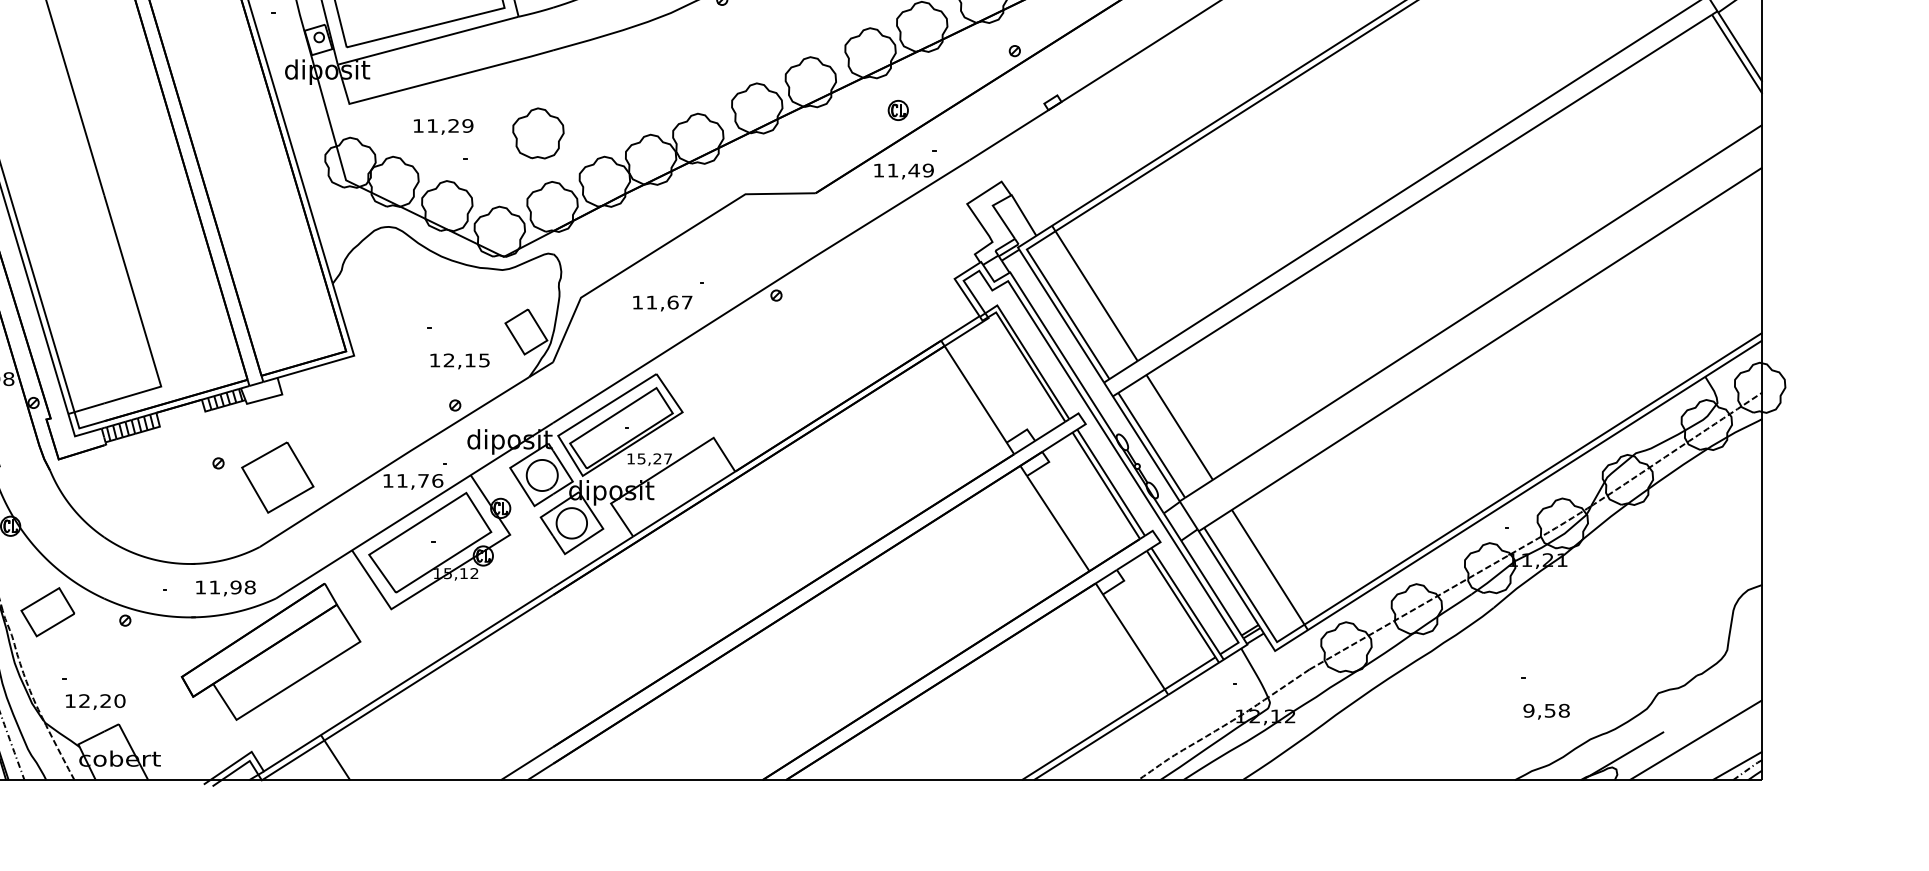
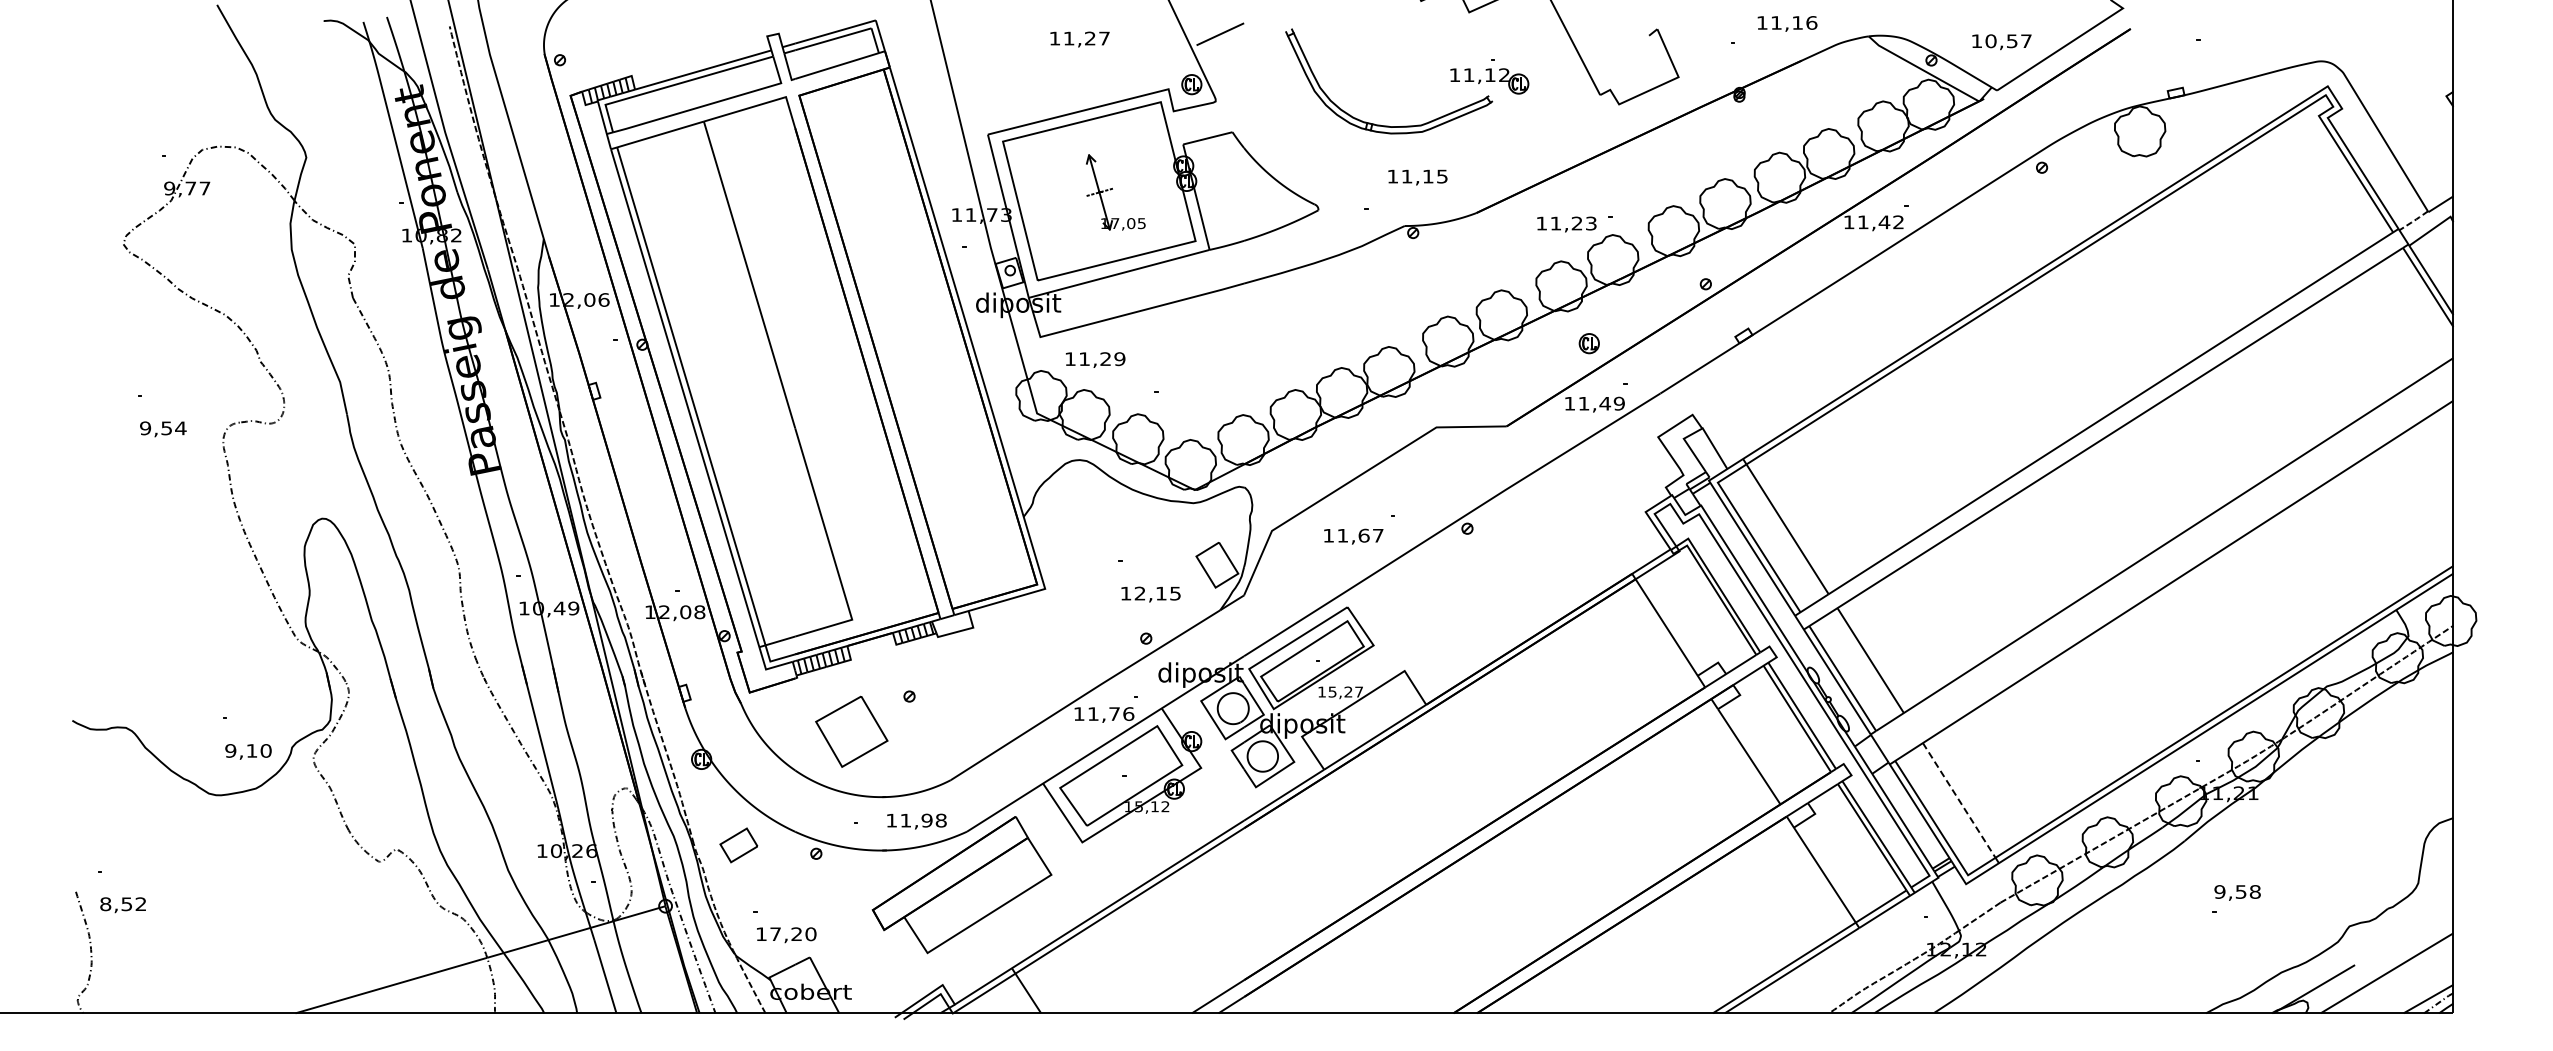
text: (443, 126) -> (1095, 359), moved
part: (538, 133) -> (1229, 366), removed
part: (277, 477) -> (851, 731), moved
line: (1268, 567) -> (1959, 800), solid -> dashed
part: (47, 612) -> (738, 845), size x0.7
text: (84, 700) -> (775, 933), 12,20 -> 17,20
text: (1546, 711) -> (2237, 892), moved

